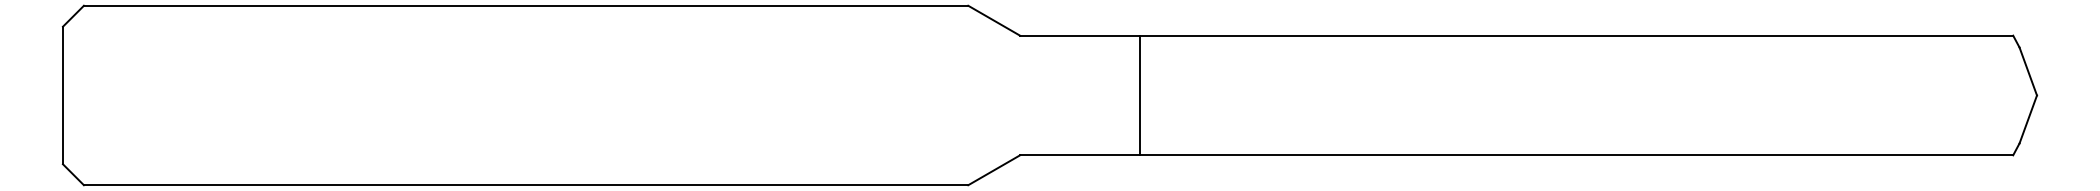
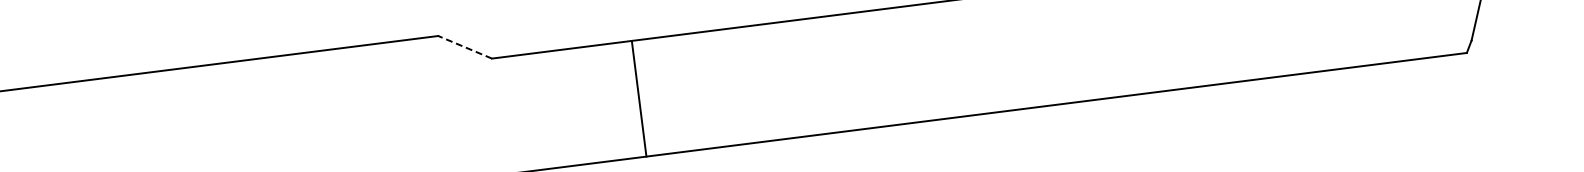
line: (994, 20) -> (465, 47), solid -> dashed
line: (1139, 95) -> (638, 98), moved

